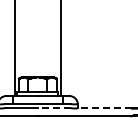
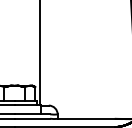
line: (53, 108) -> (31, 119), dashed -> solid
line: (104, 108) -> (86, 119), dashed -> solid

